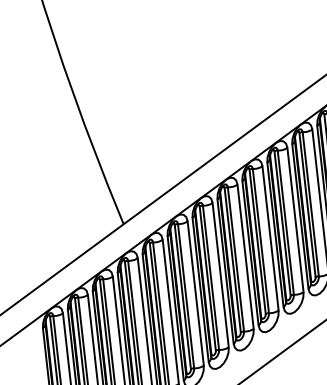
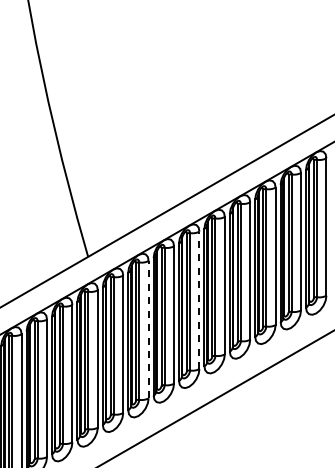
line: (245, 256) -> (199, 300), solid -> dashed
line: (195, 293) -> (148, 329), solid -> dashed

